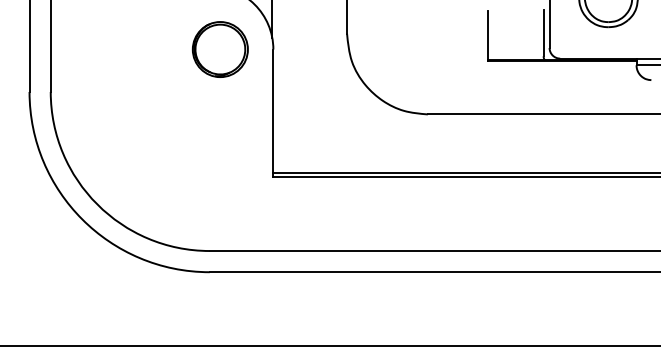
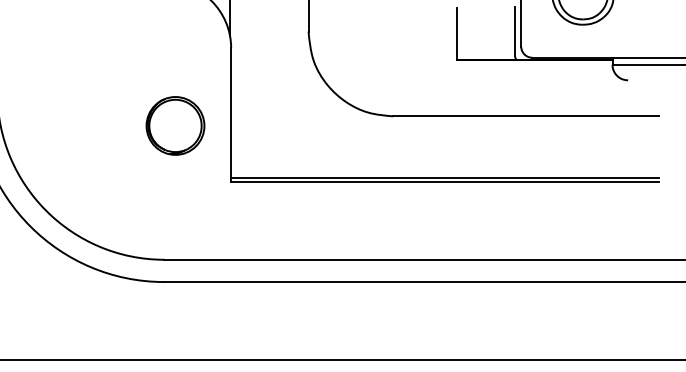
part: (219, 49) -> (174, 125), moved

